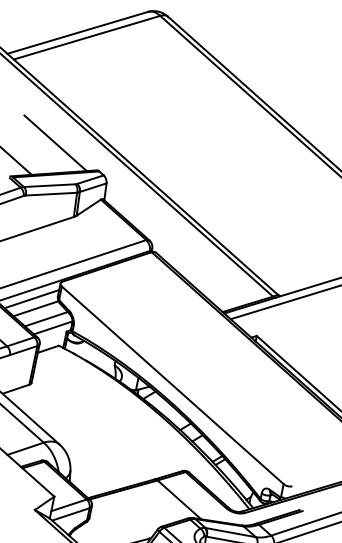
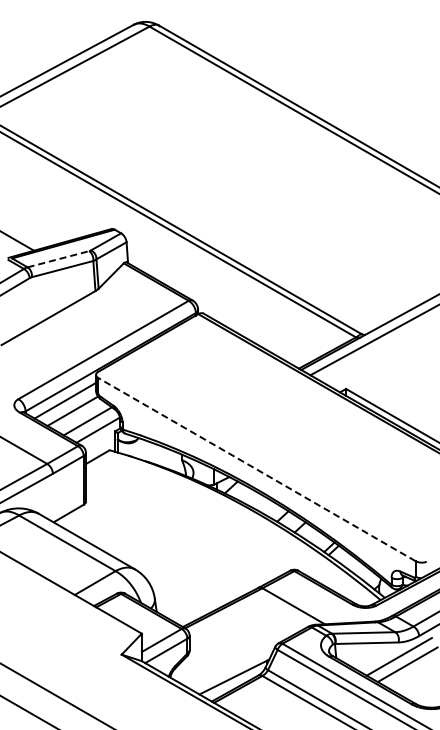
line: (55, 143) -> (54, 206), removed
line: (49, 185) -> (58, 259), solid -> dashed
line: (172, 385) -> (256, 469), solid -> dashed

